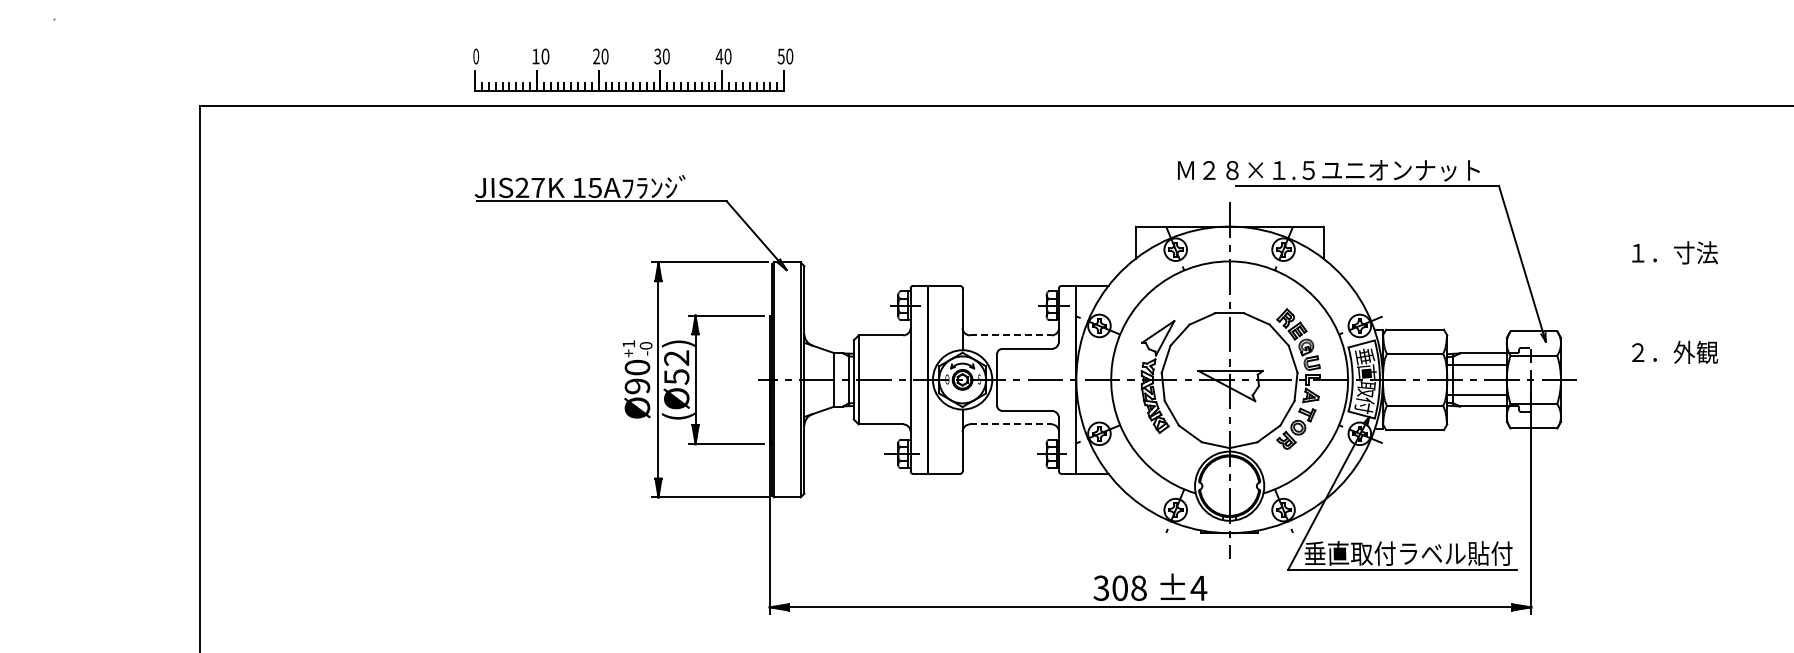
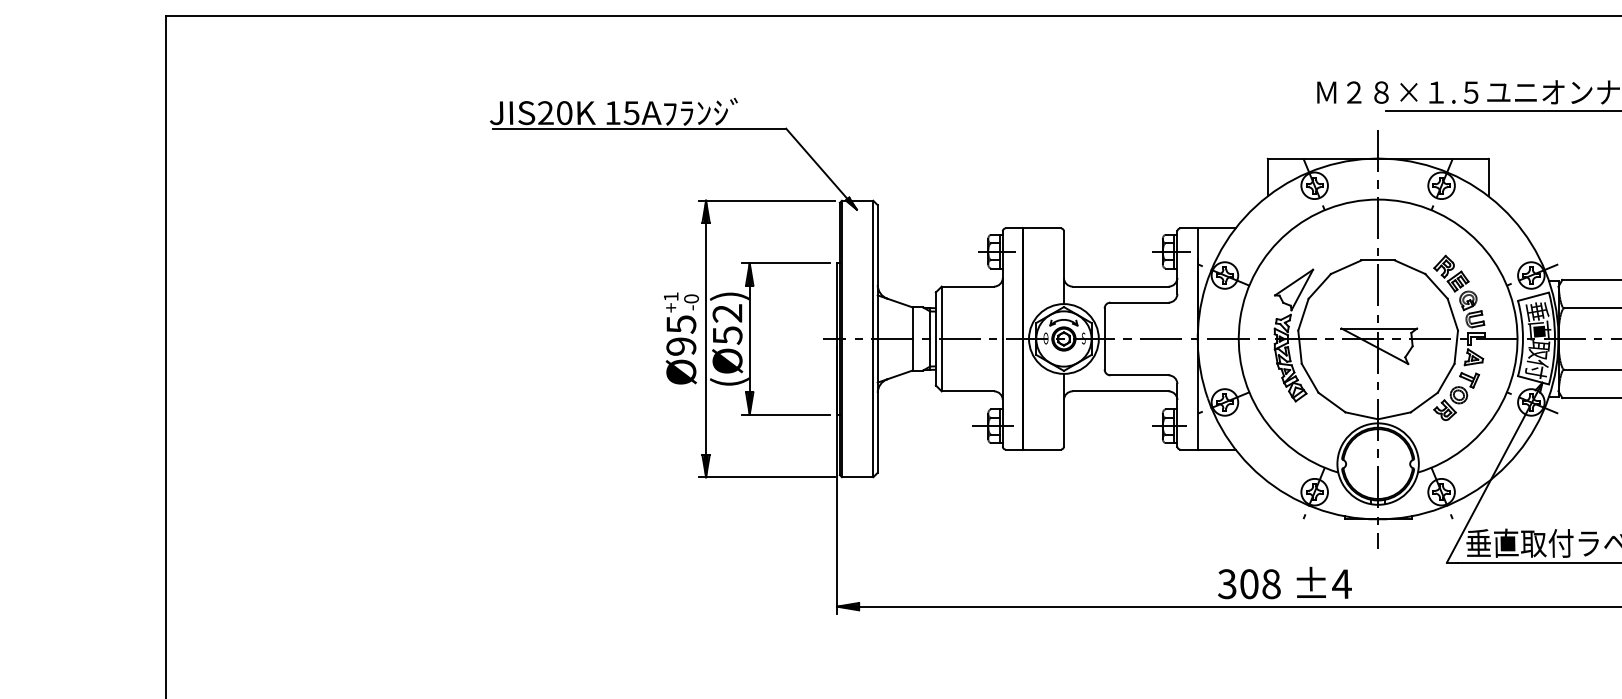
text: (537, 187) -> (563, 112), JIS27K -> JIS20K
line: (1010, 335) -> (1120, 286), dashed -> solid
text: (637, 367) -> (681, 324), Ø90 -> Ø95
line: (1010, 424) -> (1120, 391), dashed -> solid

